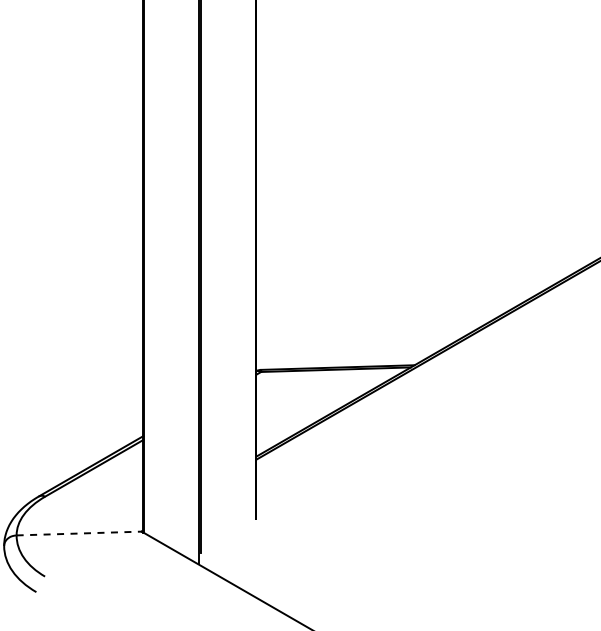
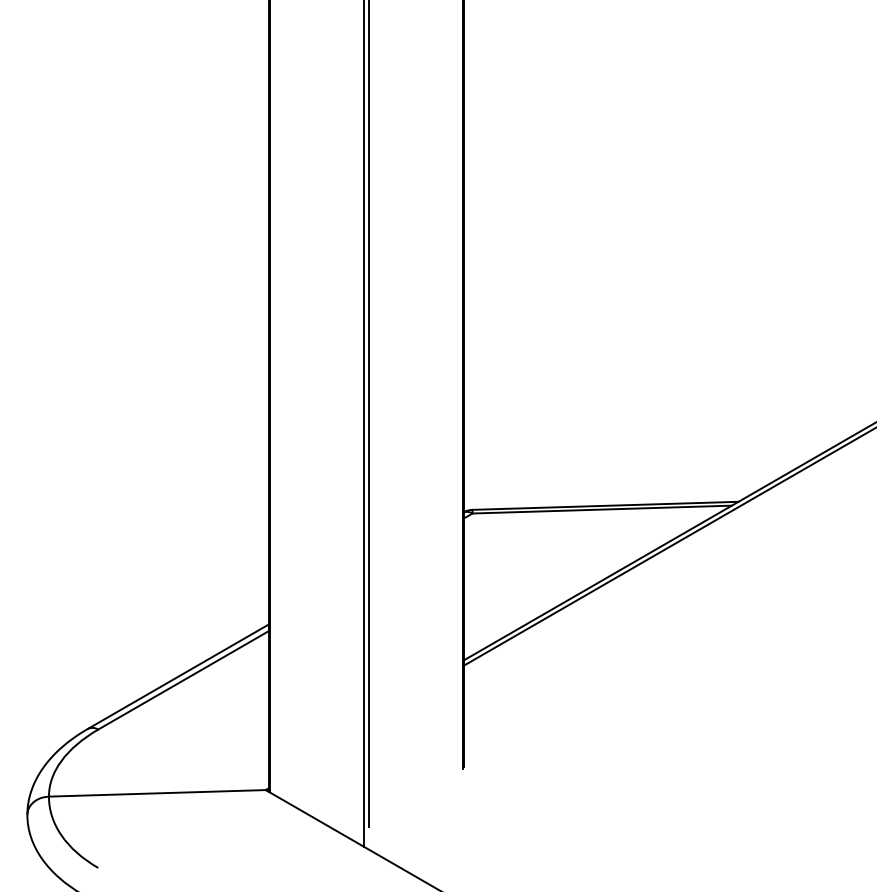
line: (79, 533) -> (157, 793), dashed -> solid

